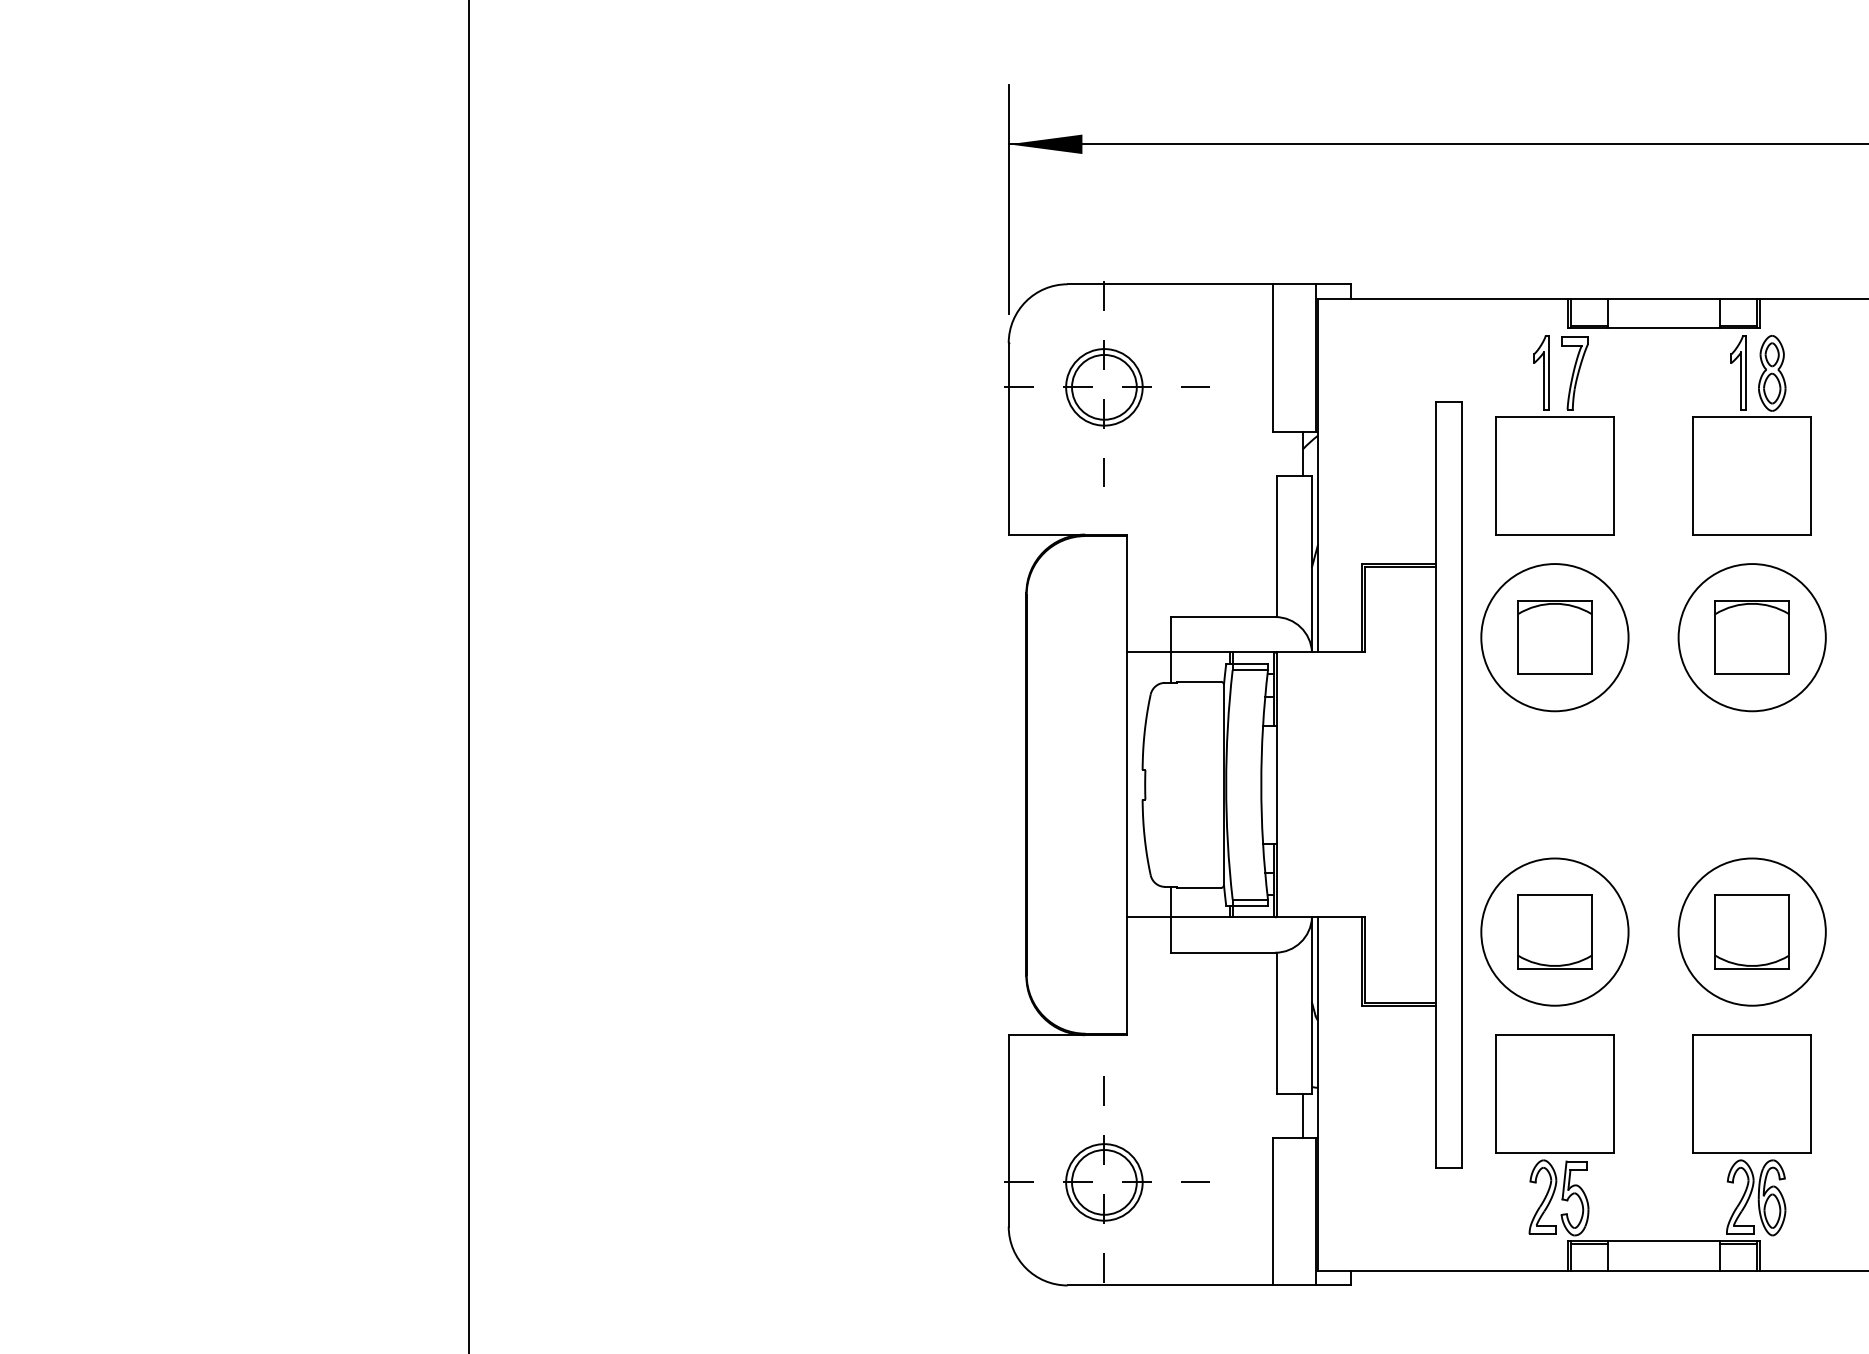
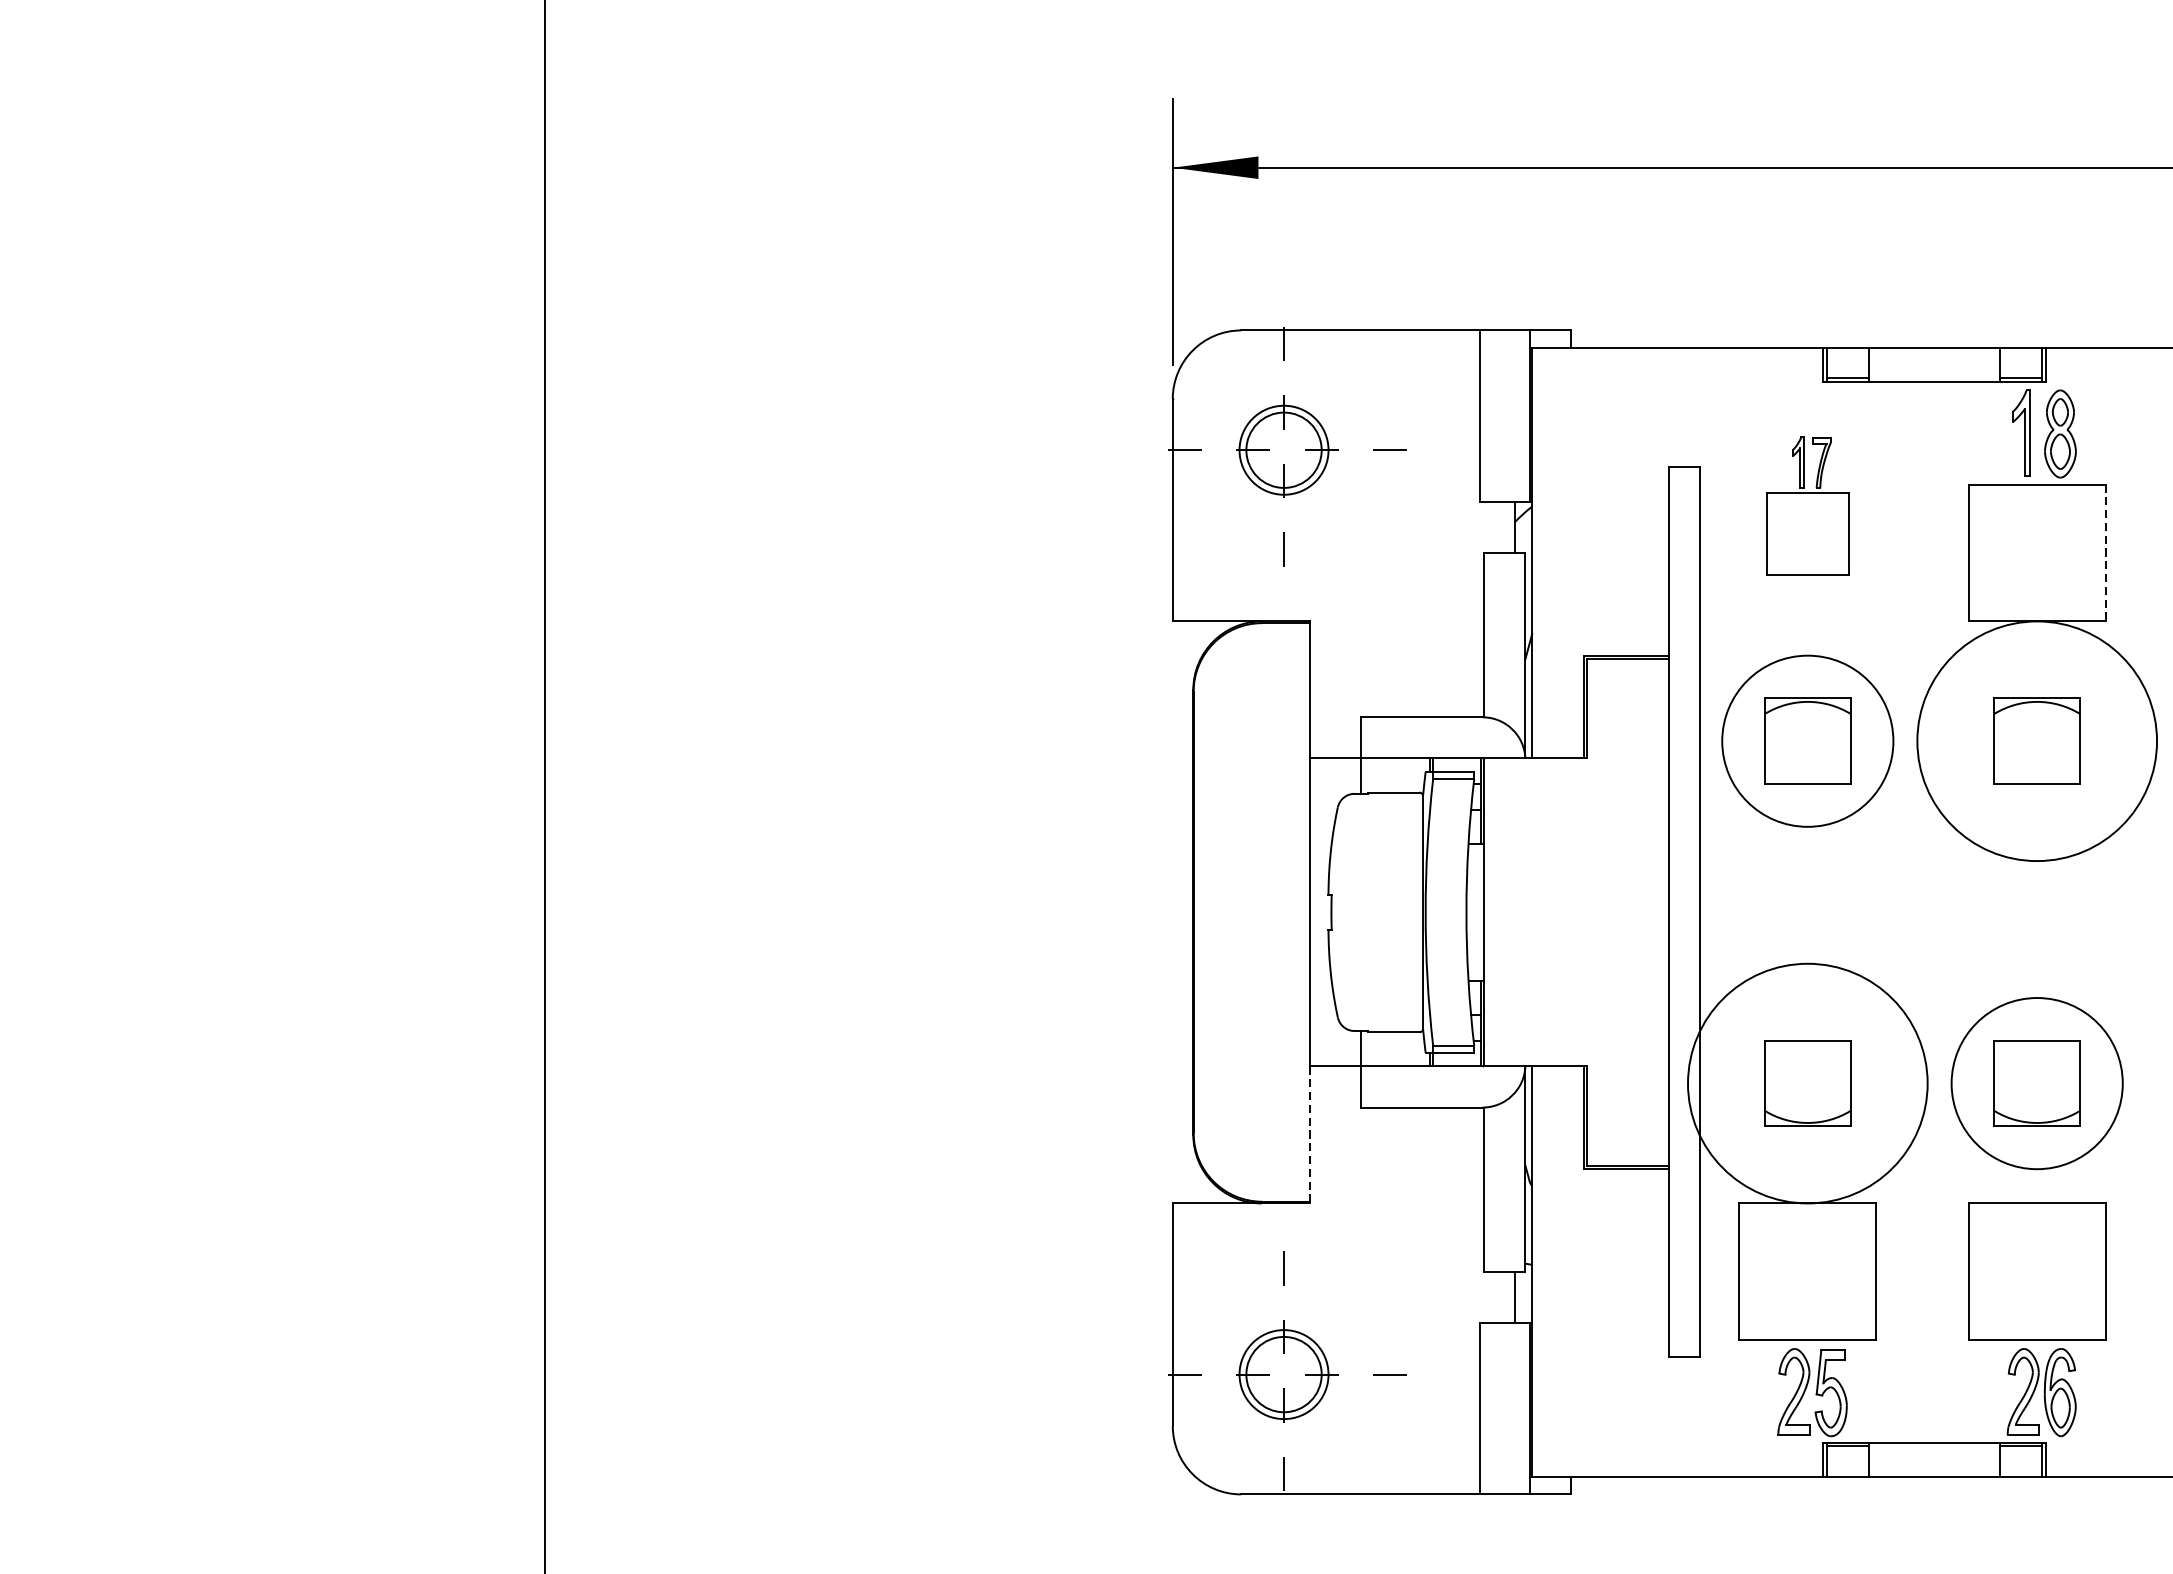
part: (1554, 435) -> (1807, 506), size x0.6
line: (1811, 475) -> (2106, 552), solid -> dashed
circle: (1751, 637) -> (2036, 741), size x1.4
circle: (1554, 931) -> (1807, 1082), size x1.4
line: (1126, 976) -> (1309, 1135), solid -> dashed

